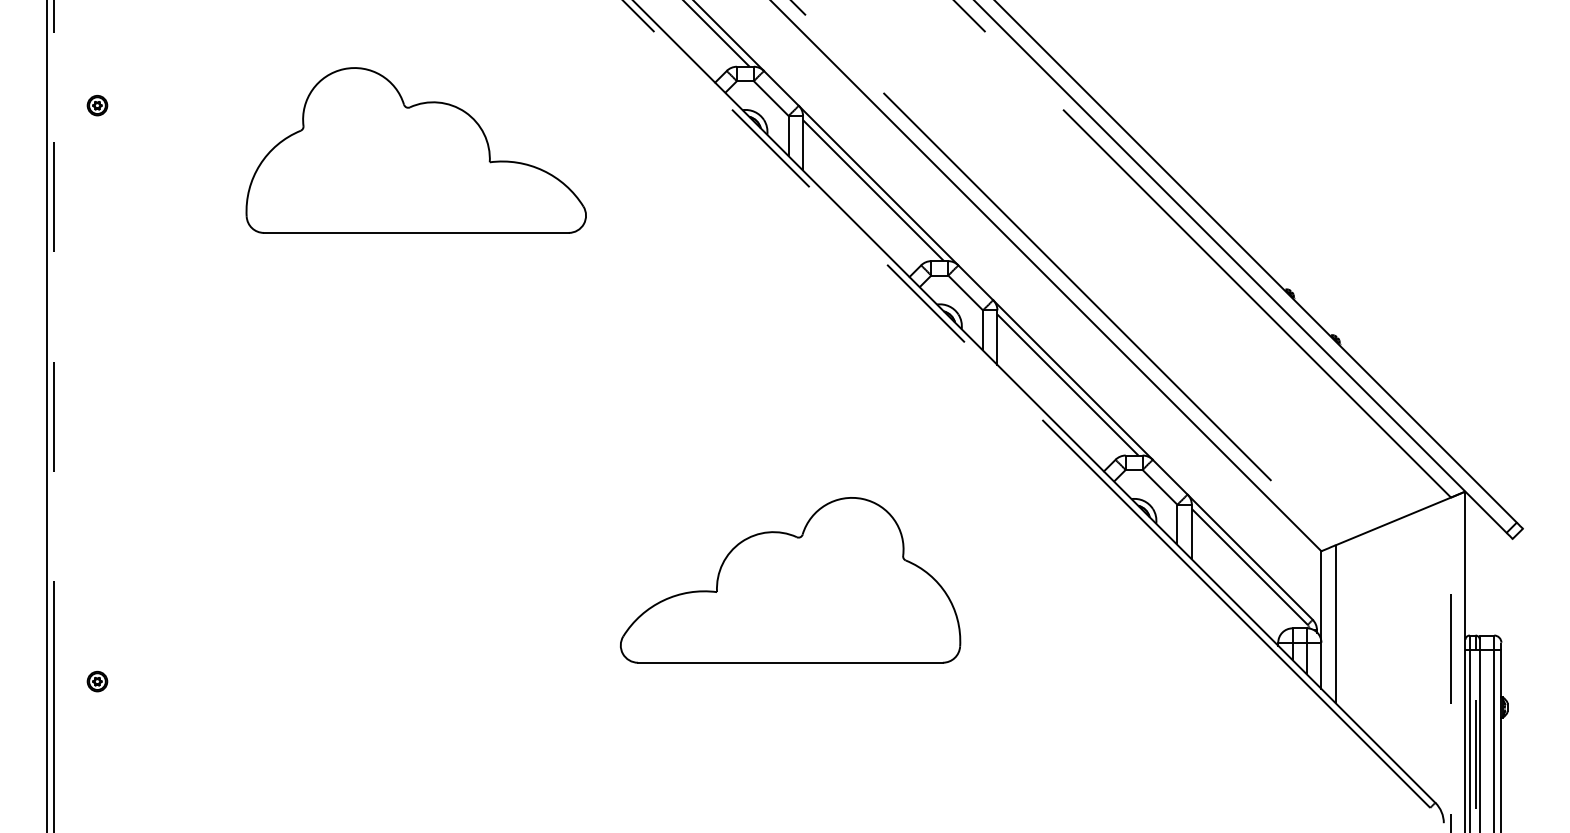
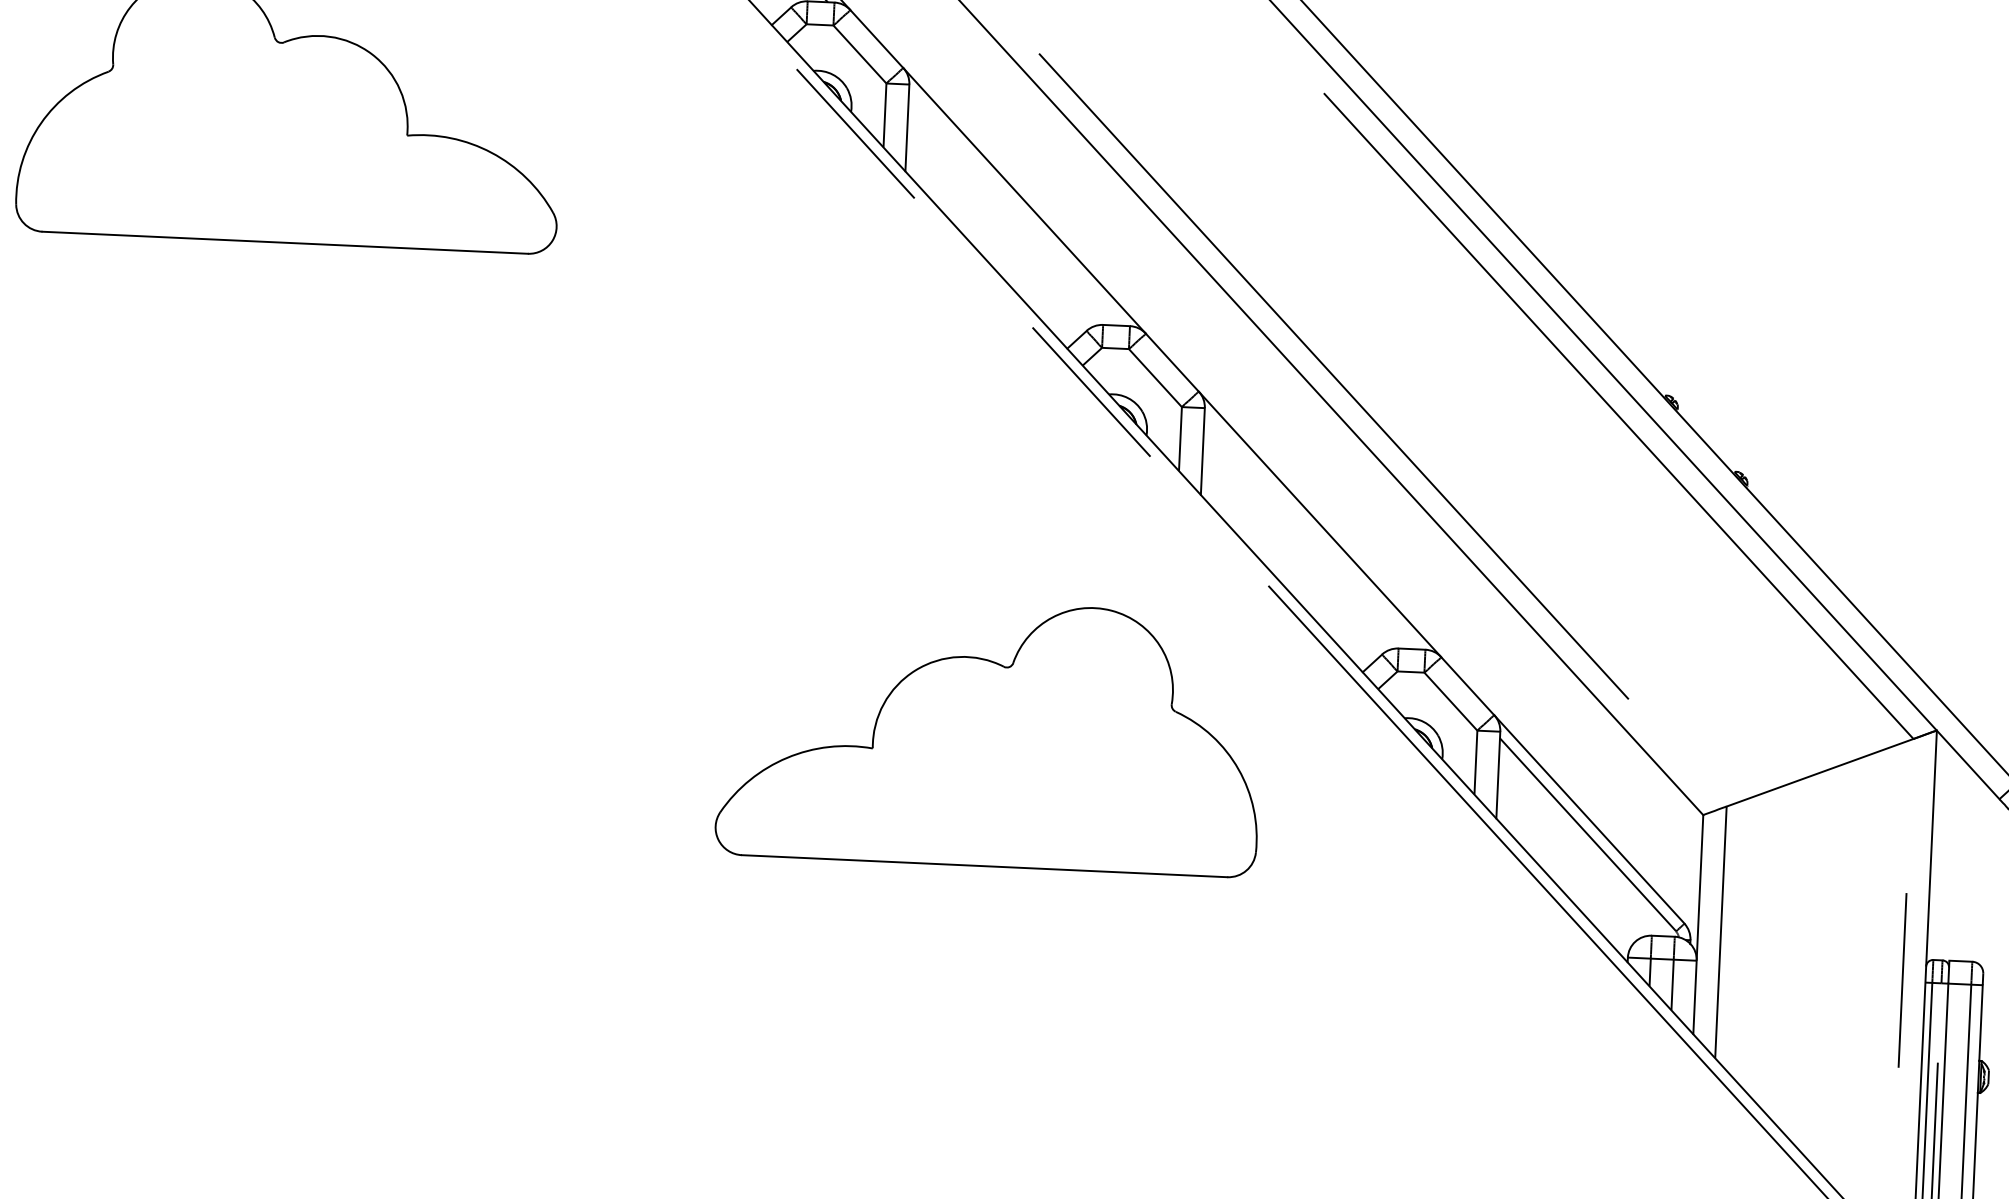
line: (873, 190) -> (1016, 208), removed
line: (1067, 384) -> (1310, 531), removed
part: (790, 580) -> (990, 735), moved

